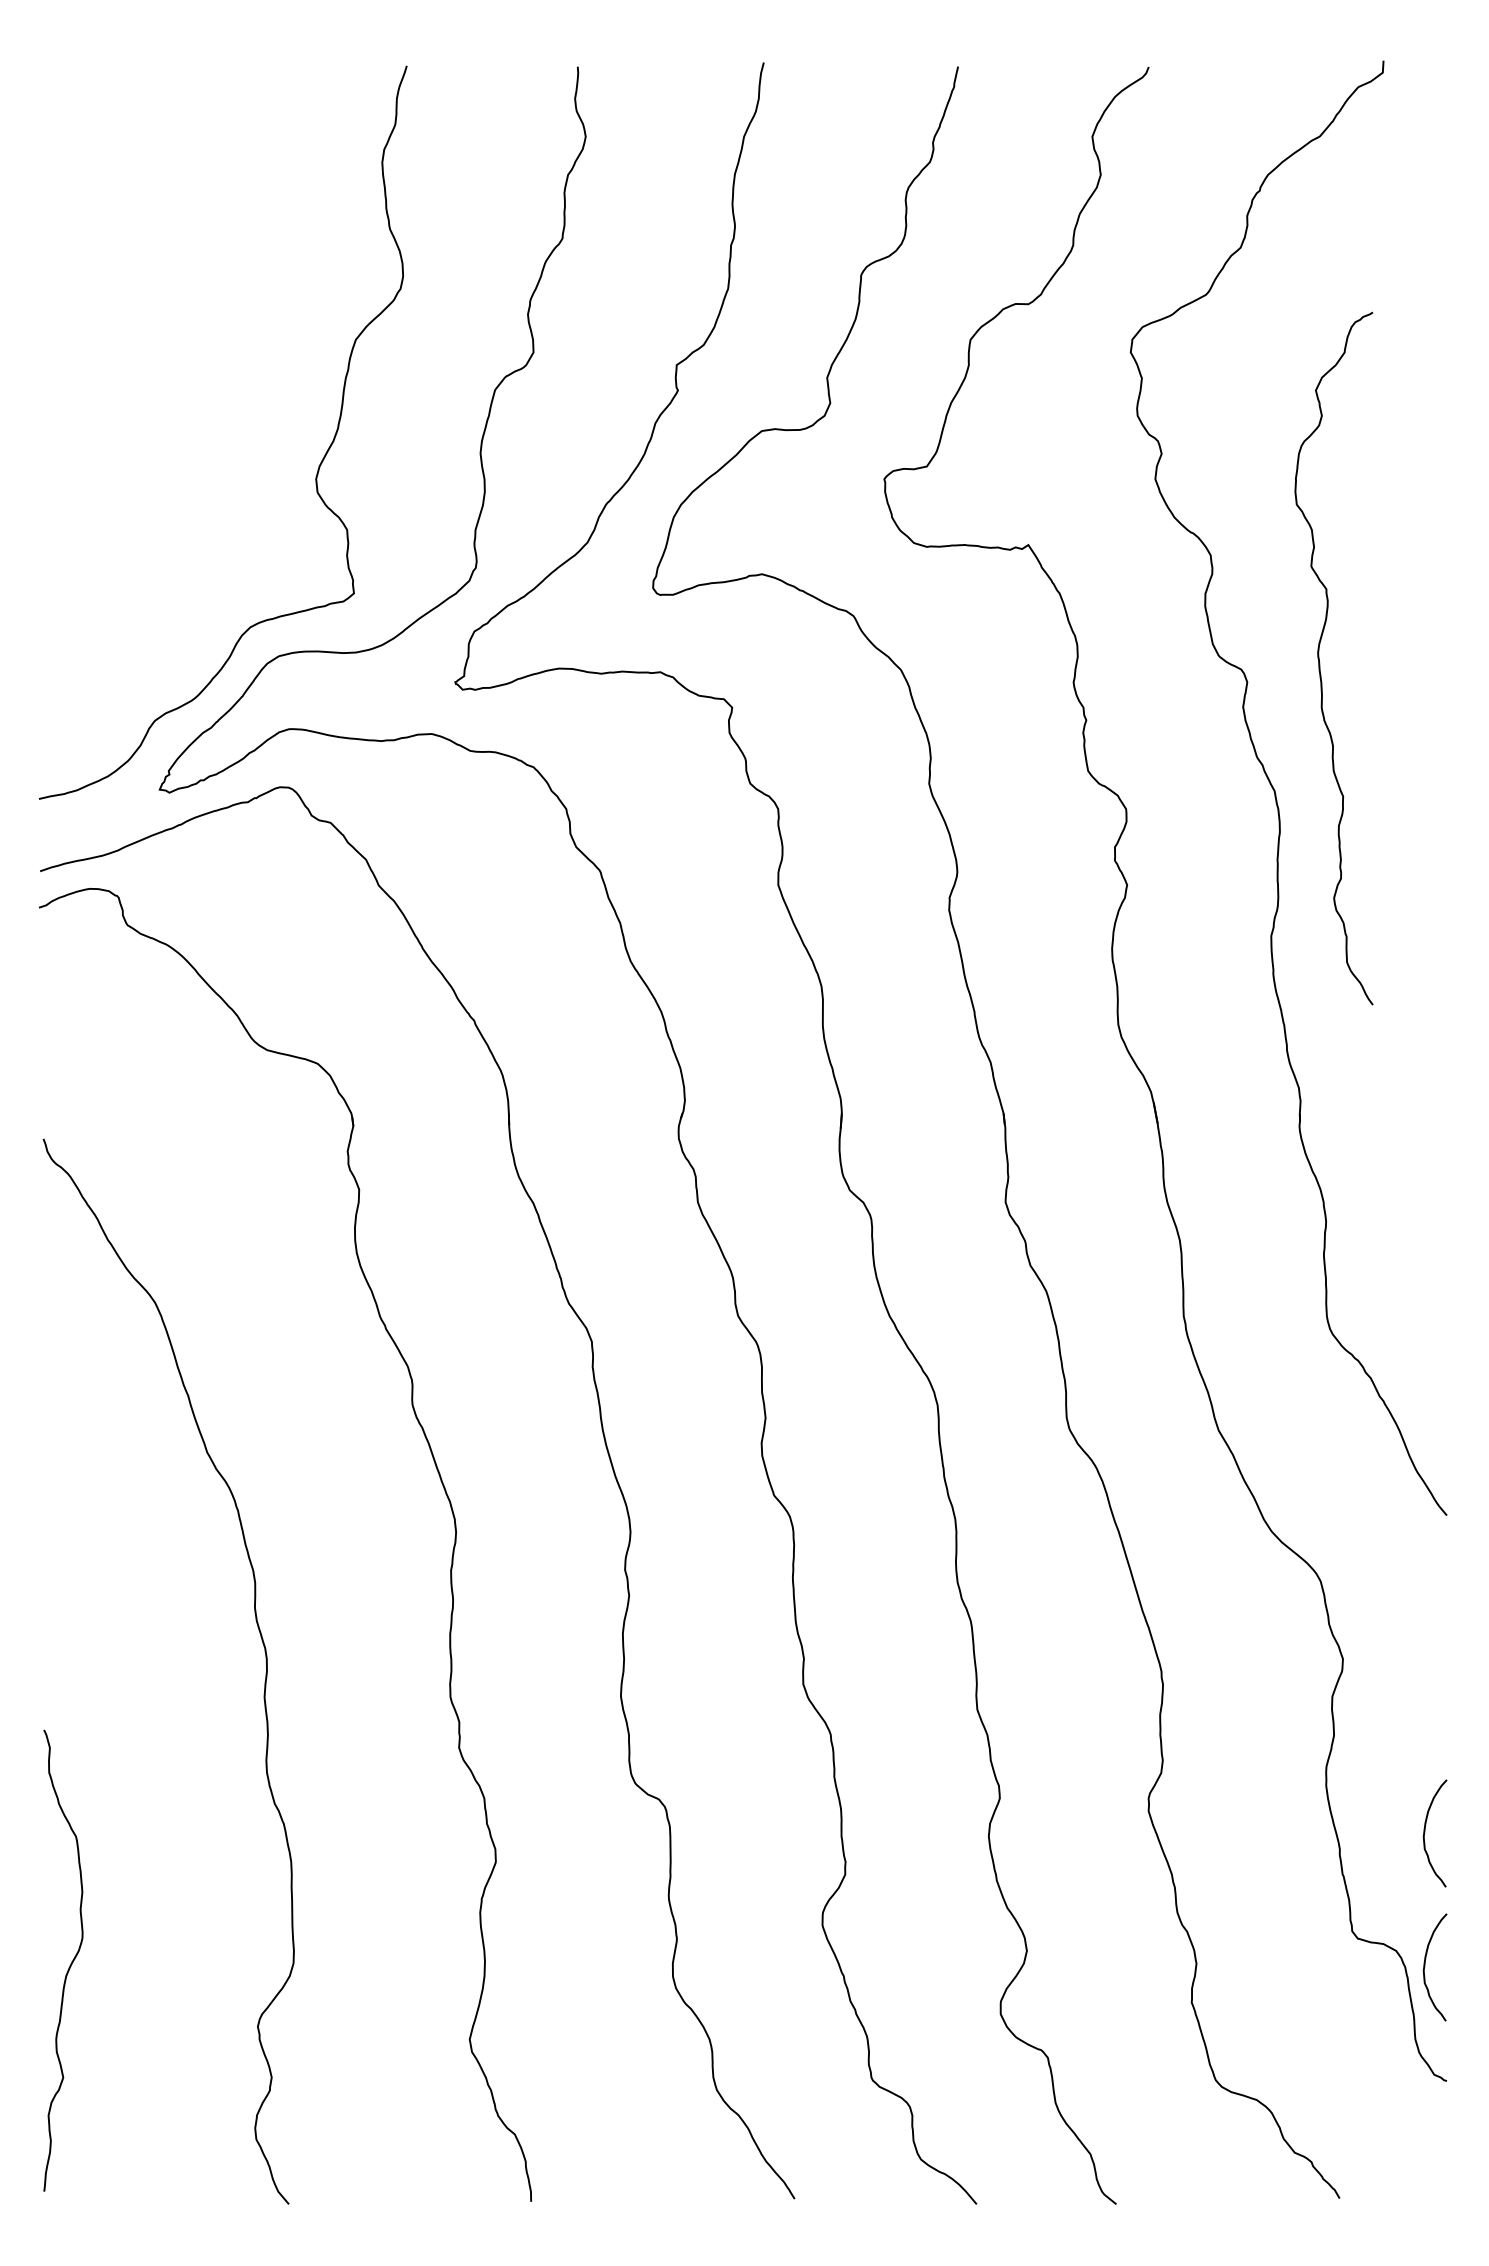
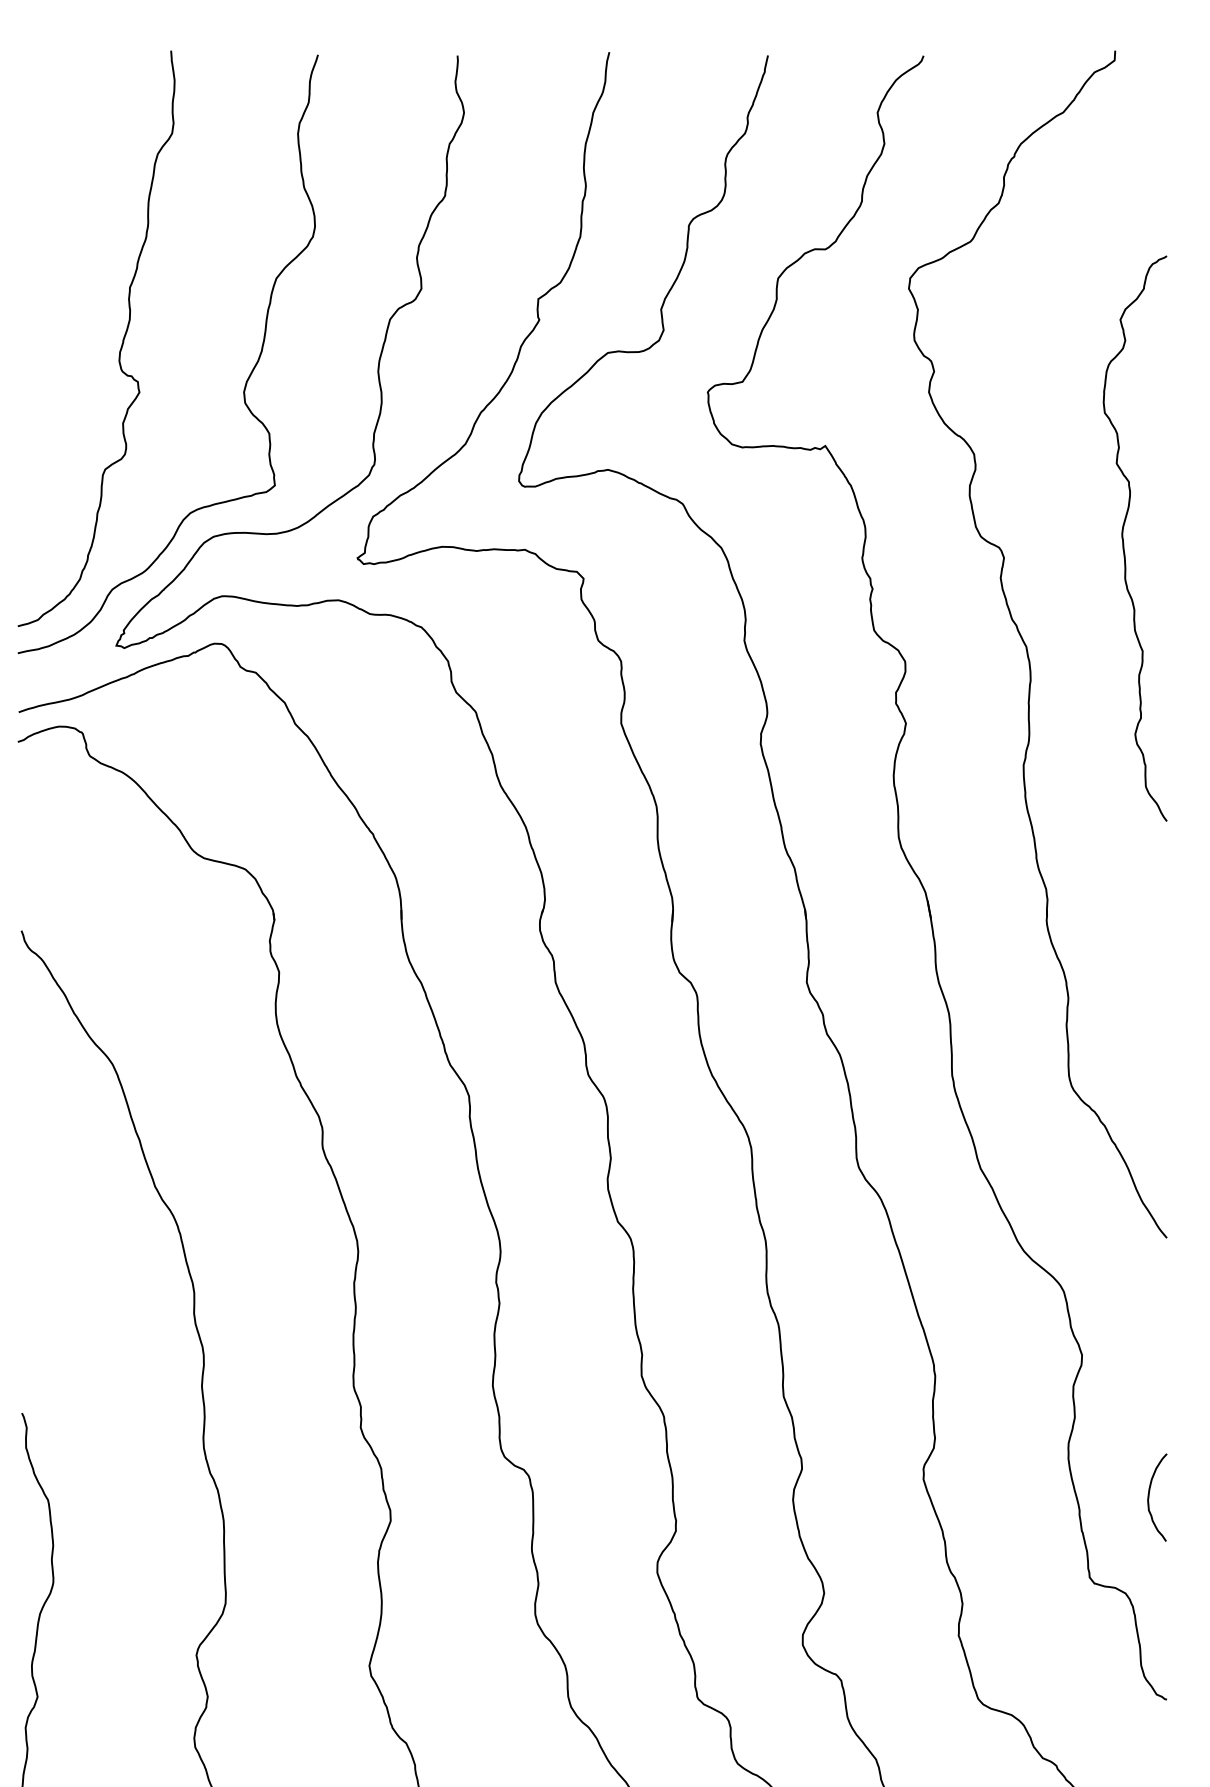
curve: (165, 422) -> (121, 345), added
curve: (1320, 663) -> (1124, 542), moved
curve: (1425, 1966) -> (1149, 1606), removed

